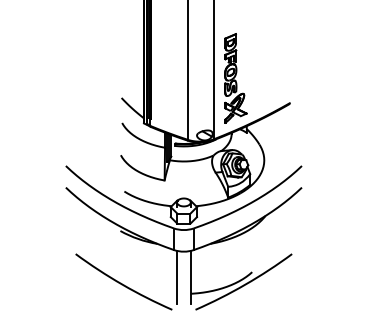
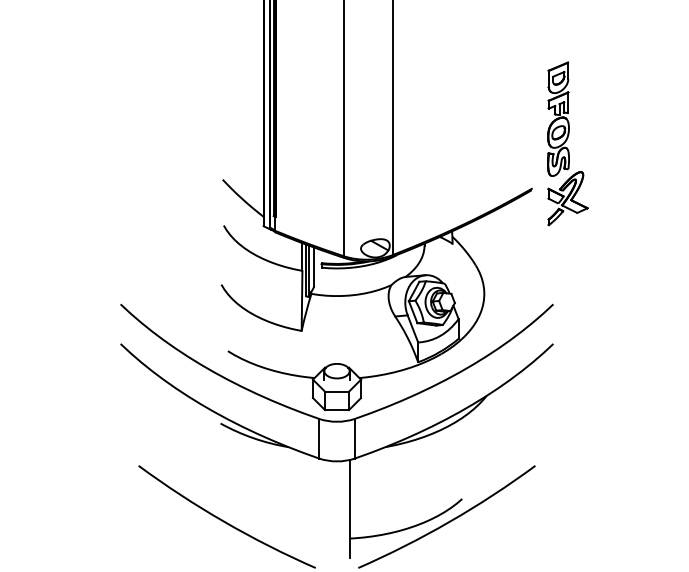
part: (235, 78) -> (567, 143), moved
line: (177, 277) -> (325, 508), removed

